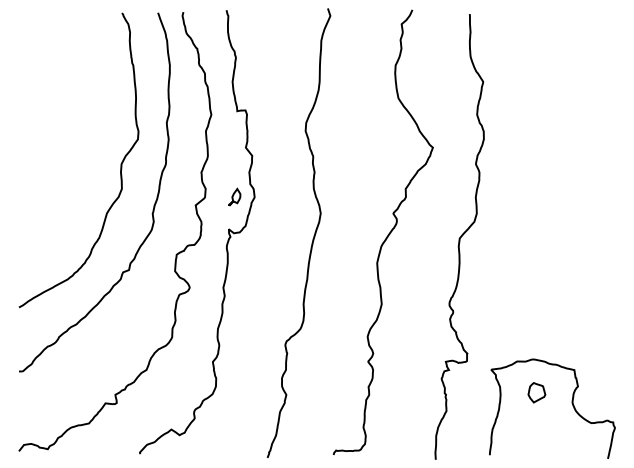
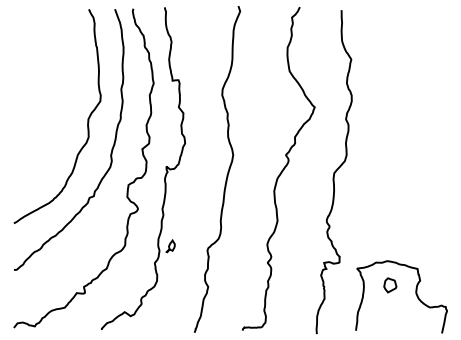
part: (234, 196) -> (170, 245), moved

